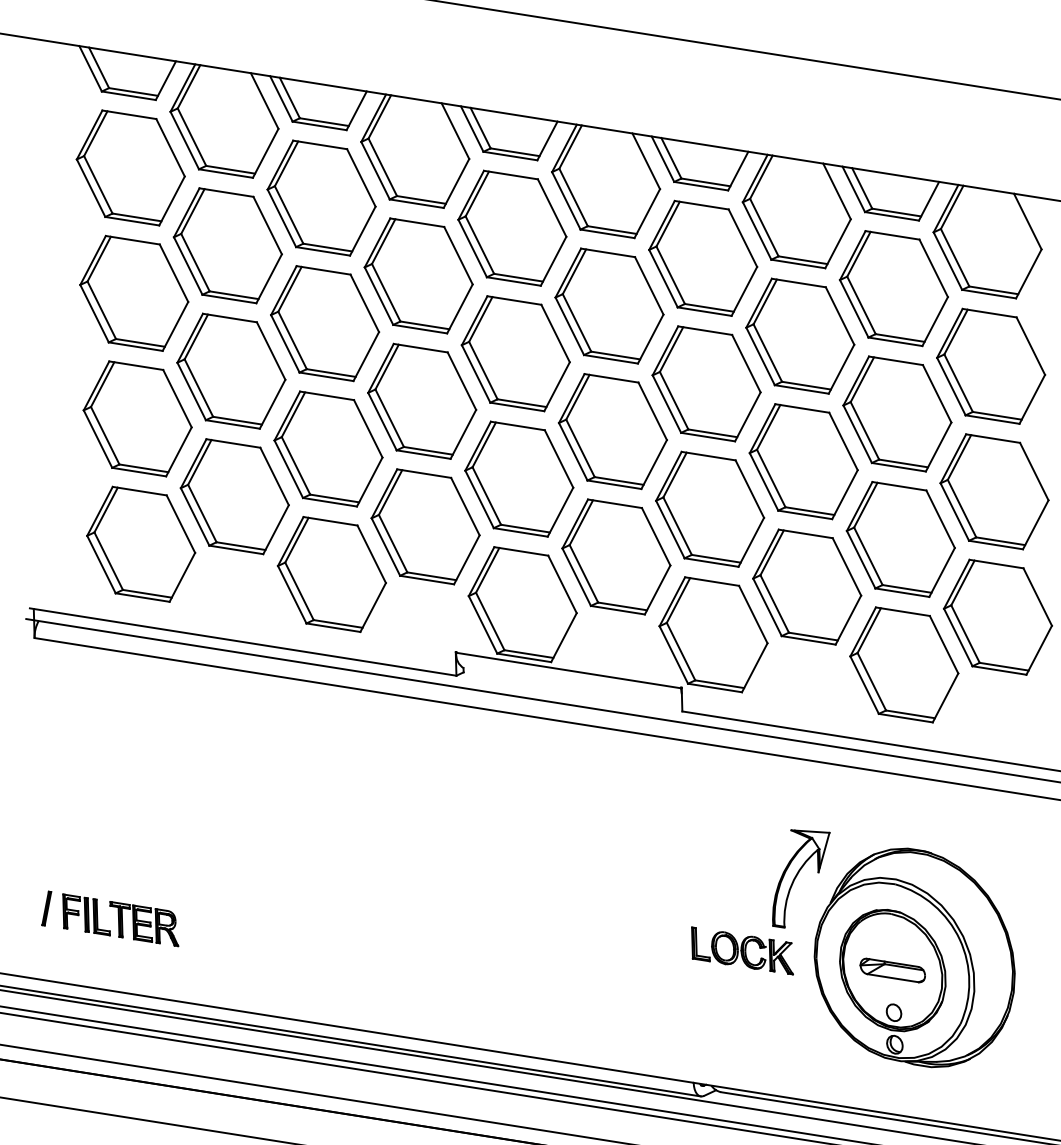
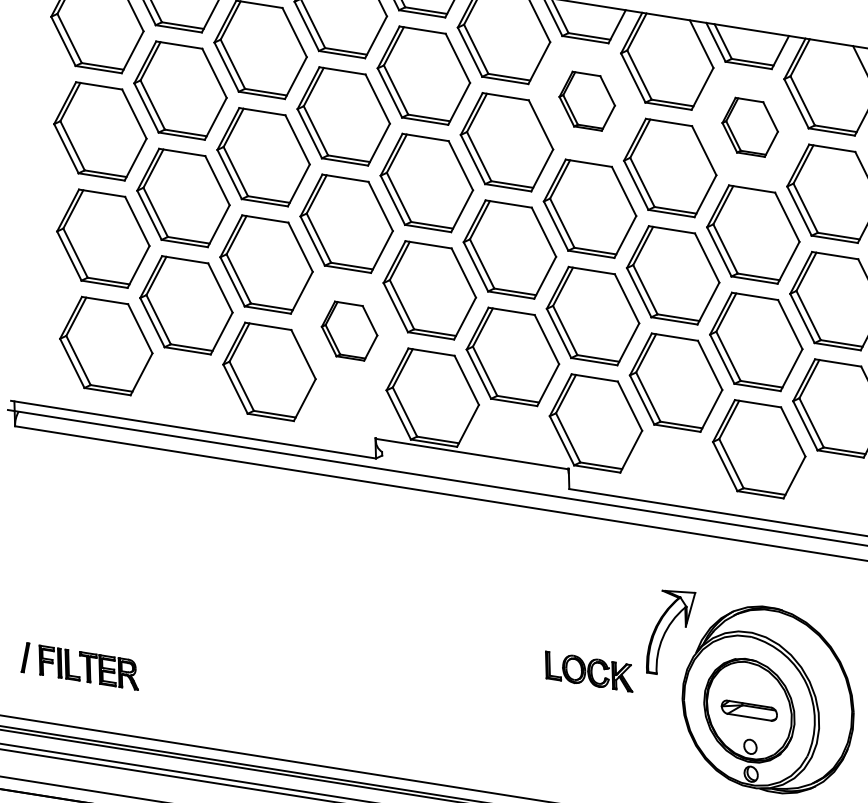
part: (703, 257) -> (587, 100), size x0.6
part: (893, 288) -> (749, 127), size x0.6
part: (425, 526) -> (349, 330), size x0.6
part: (742, 950) -> (589, 671), moved

